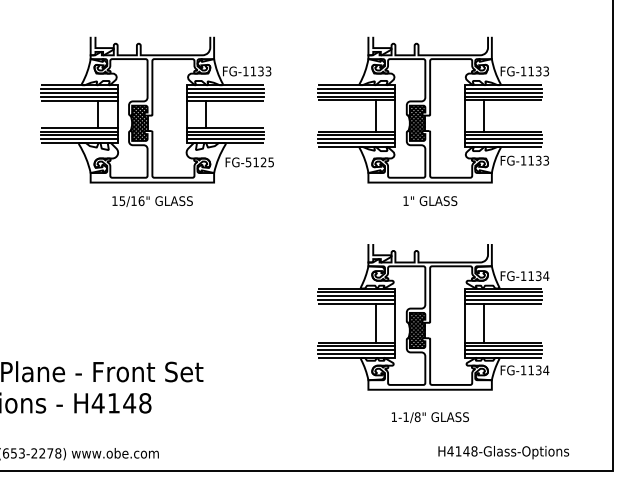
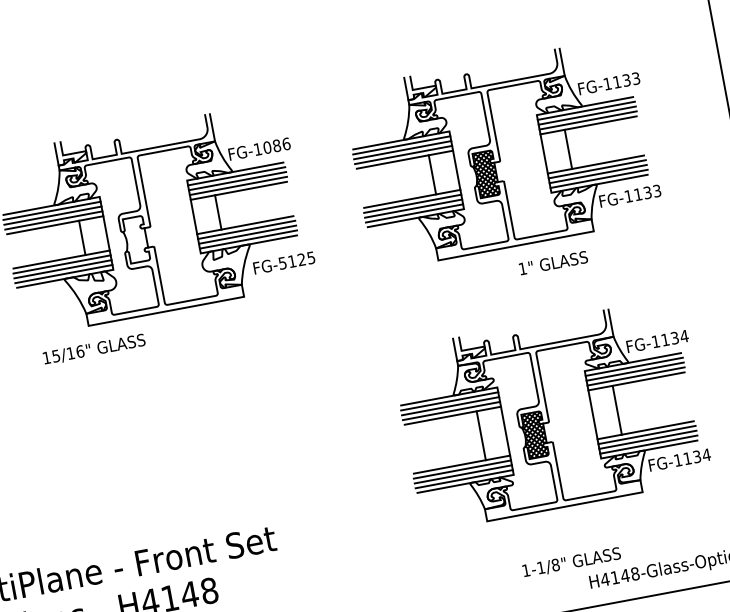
text: (260, 71) -> (276, 146), FG-1133 -> FG-1086
hatch: (138, 122) -> (134, 238), removed
text: (430, 200) -> (553, 262), moved
text: (152, 201) -> (94, 349), moved
text: (429, 417) -> (570, 562), moved

